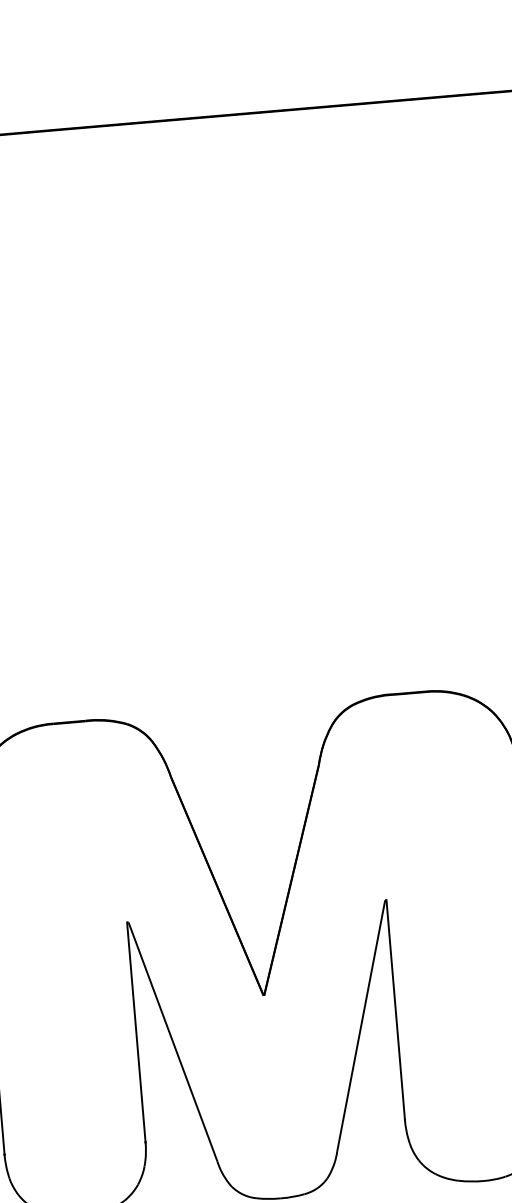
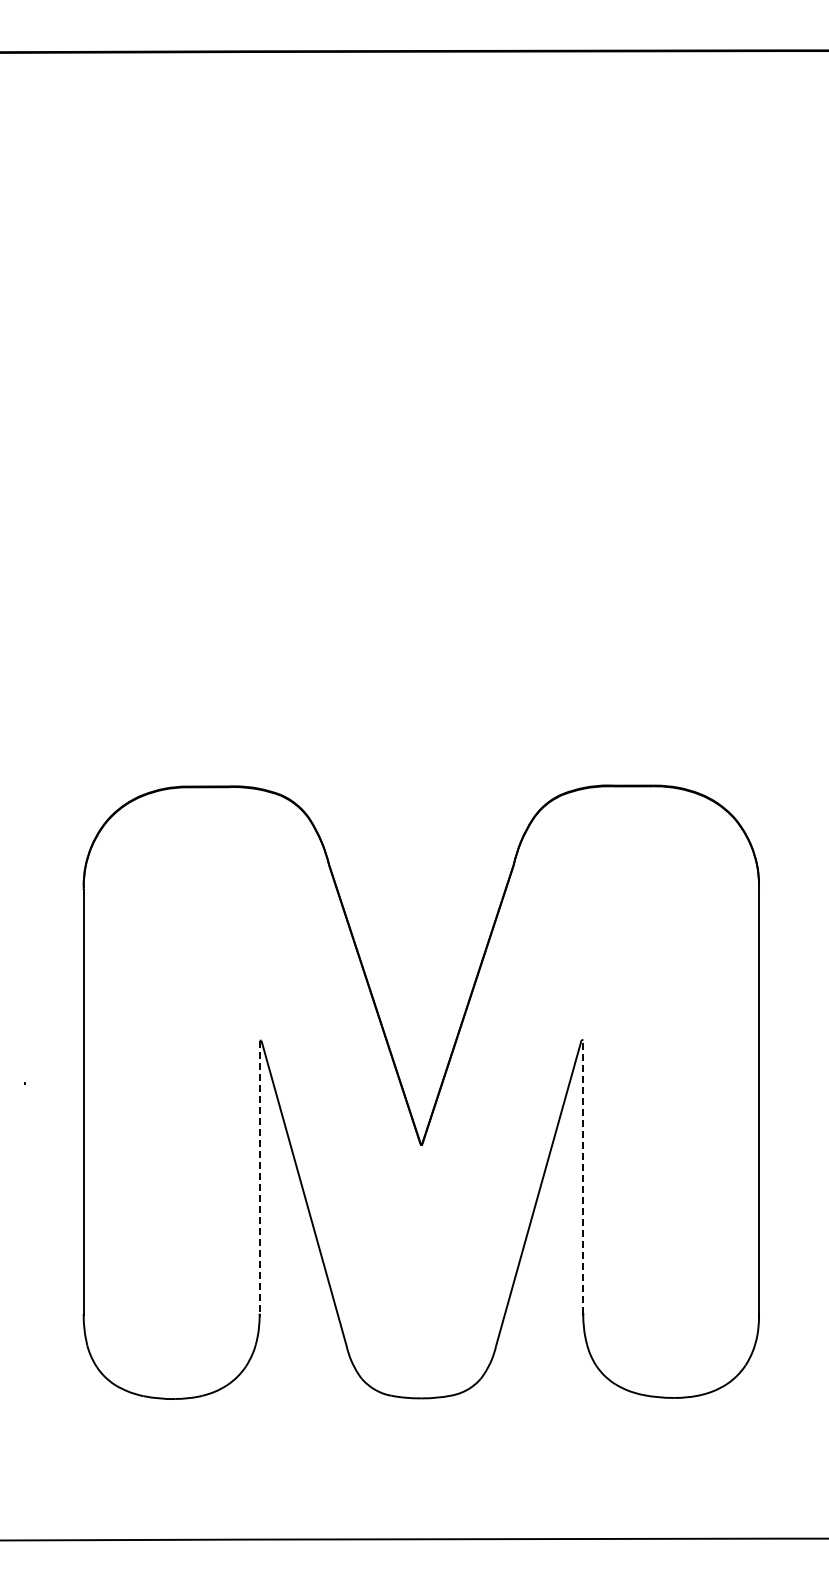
line: (395, 1009) -> (583, 1176), solid -> dashed
line: (136, 1032) -> (259, 1177), solid -> dashed

